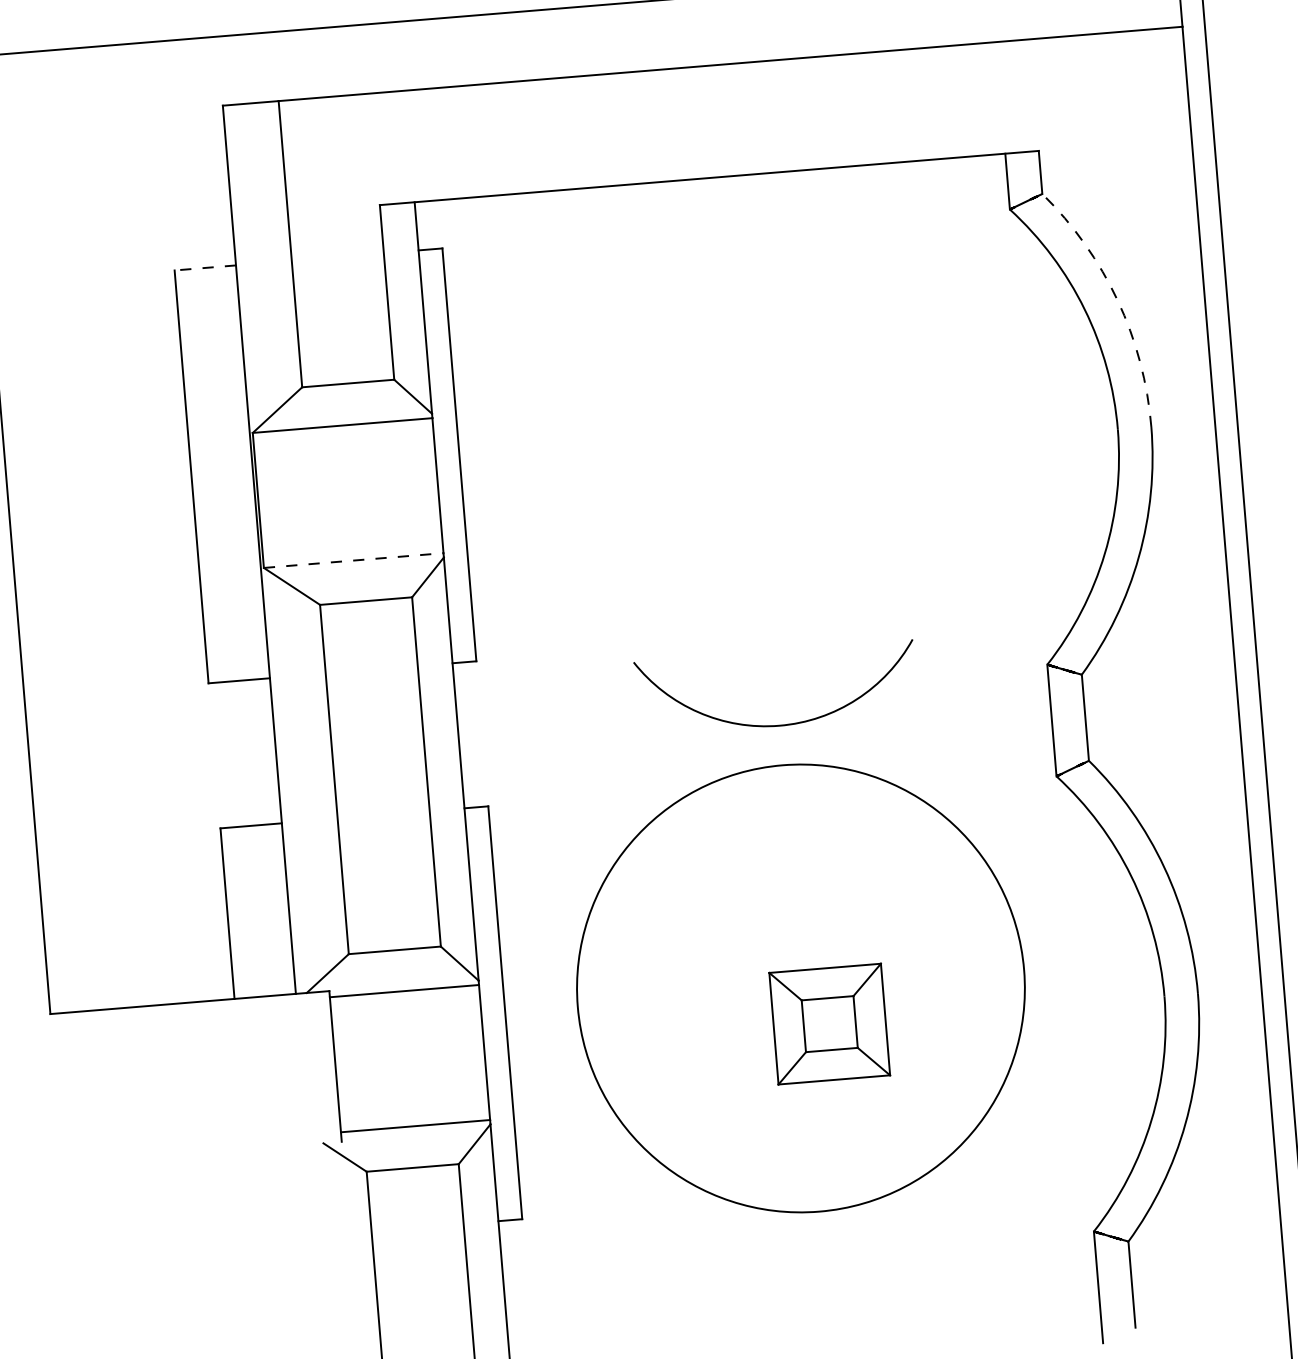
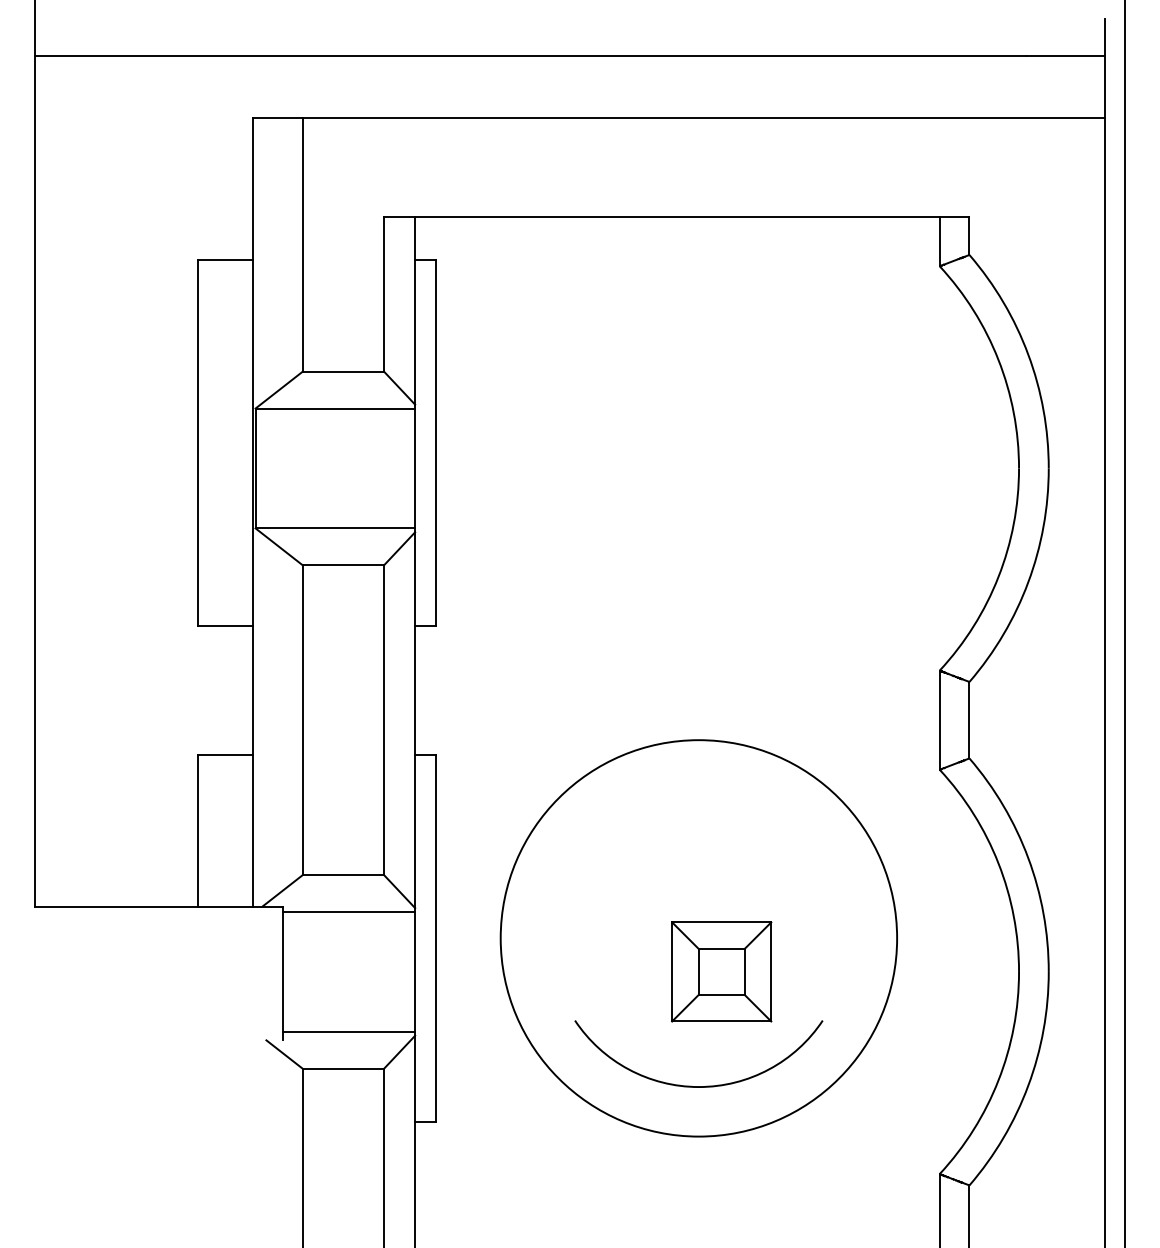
line: (205, 267) -> (225, 259), dashed -> solid
arc: (1117, 300) -> (1028, 354), dashed -> solid
line: (353, 560) -> (335, 528), dashed -> solid
arc: (770, 724) -> (691, 1085), moved

